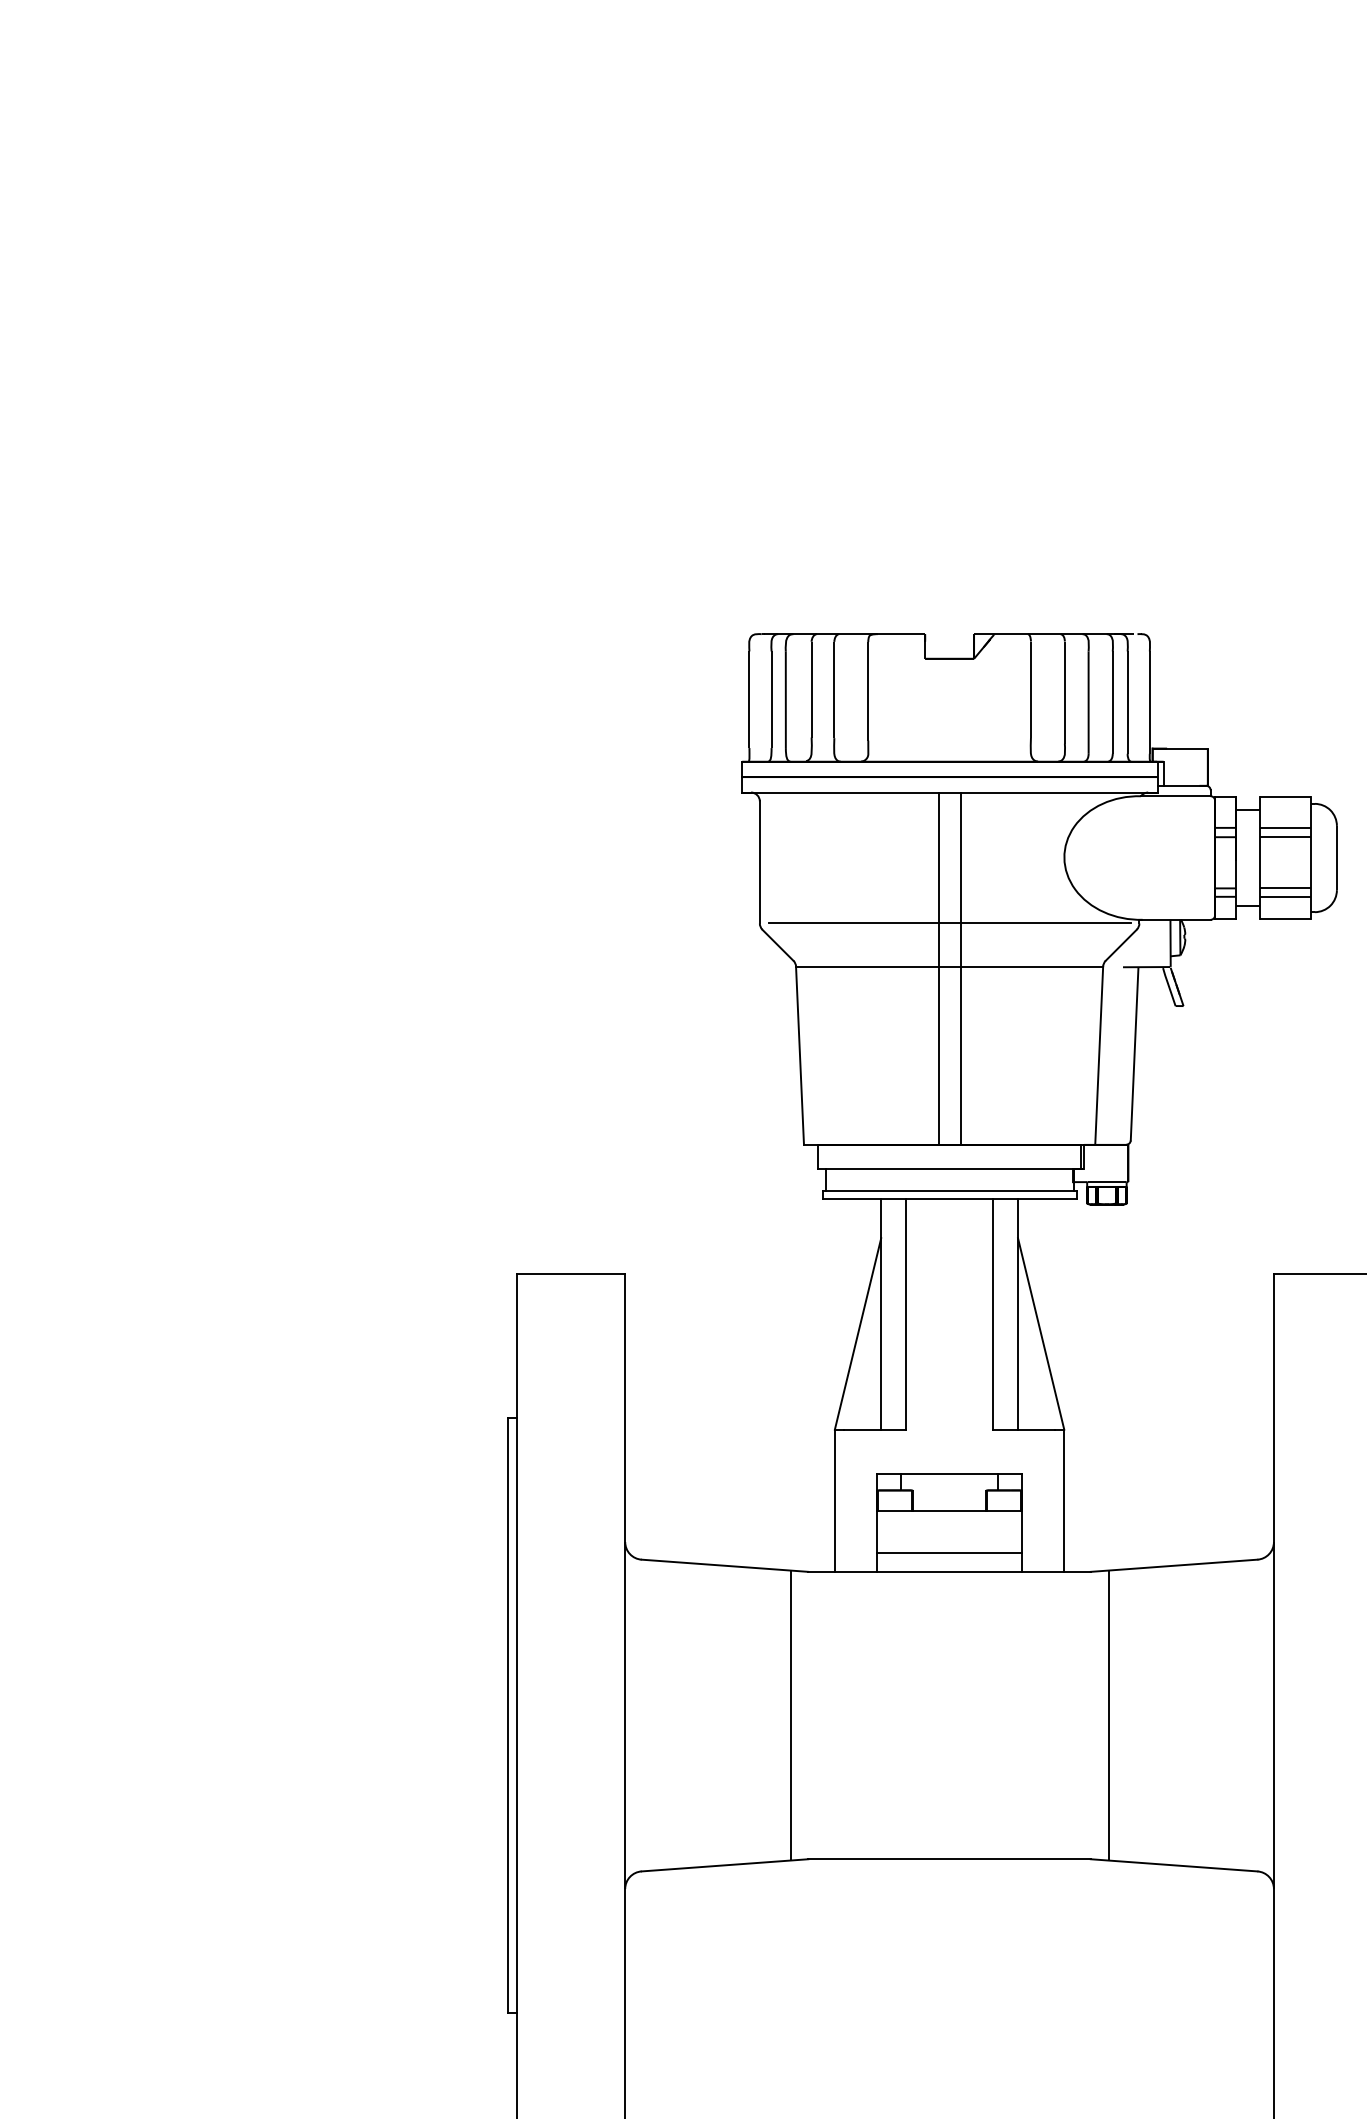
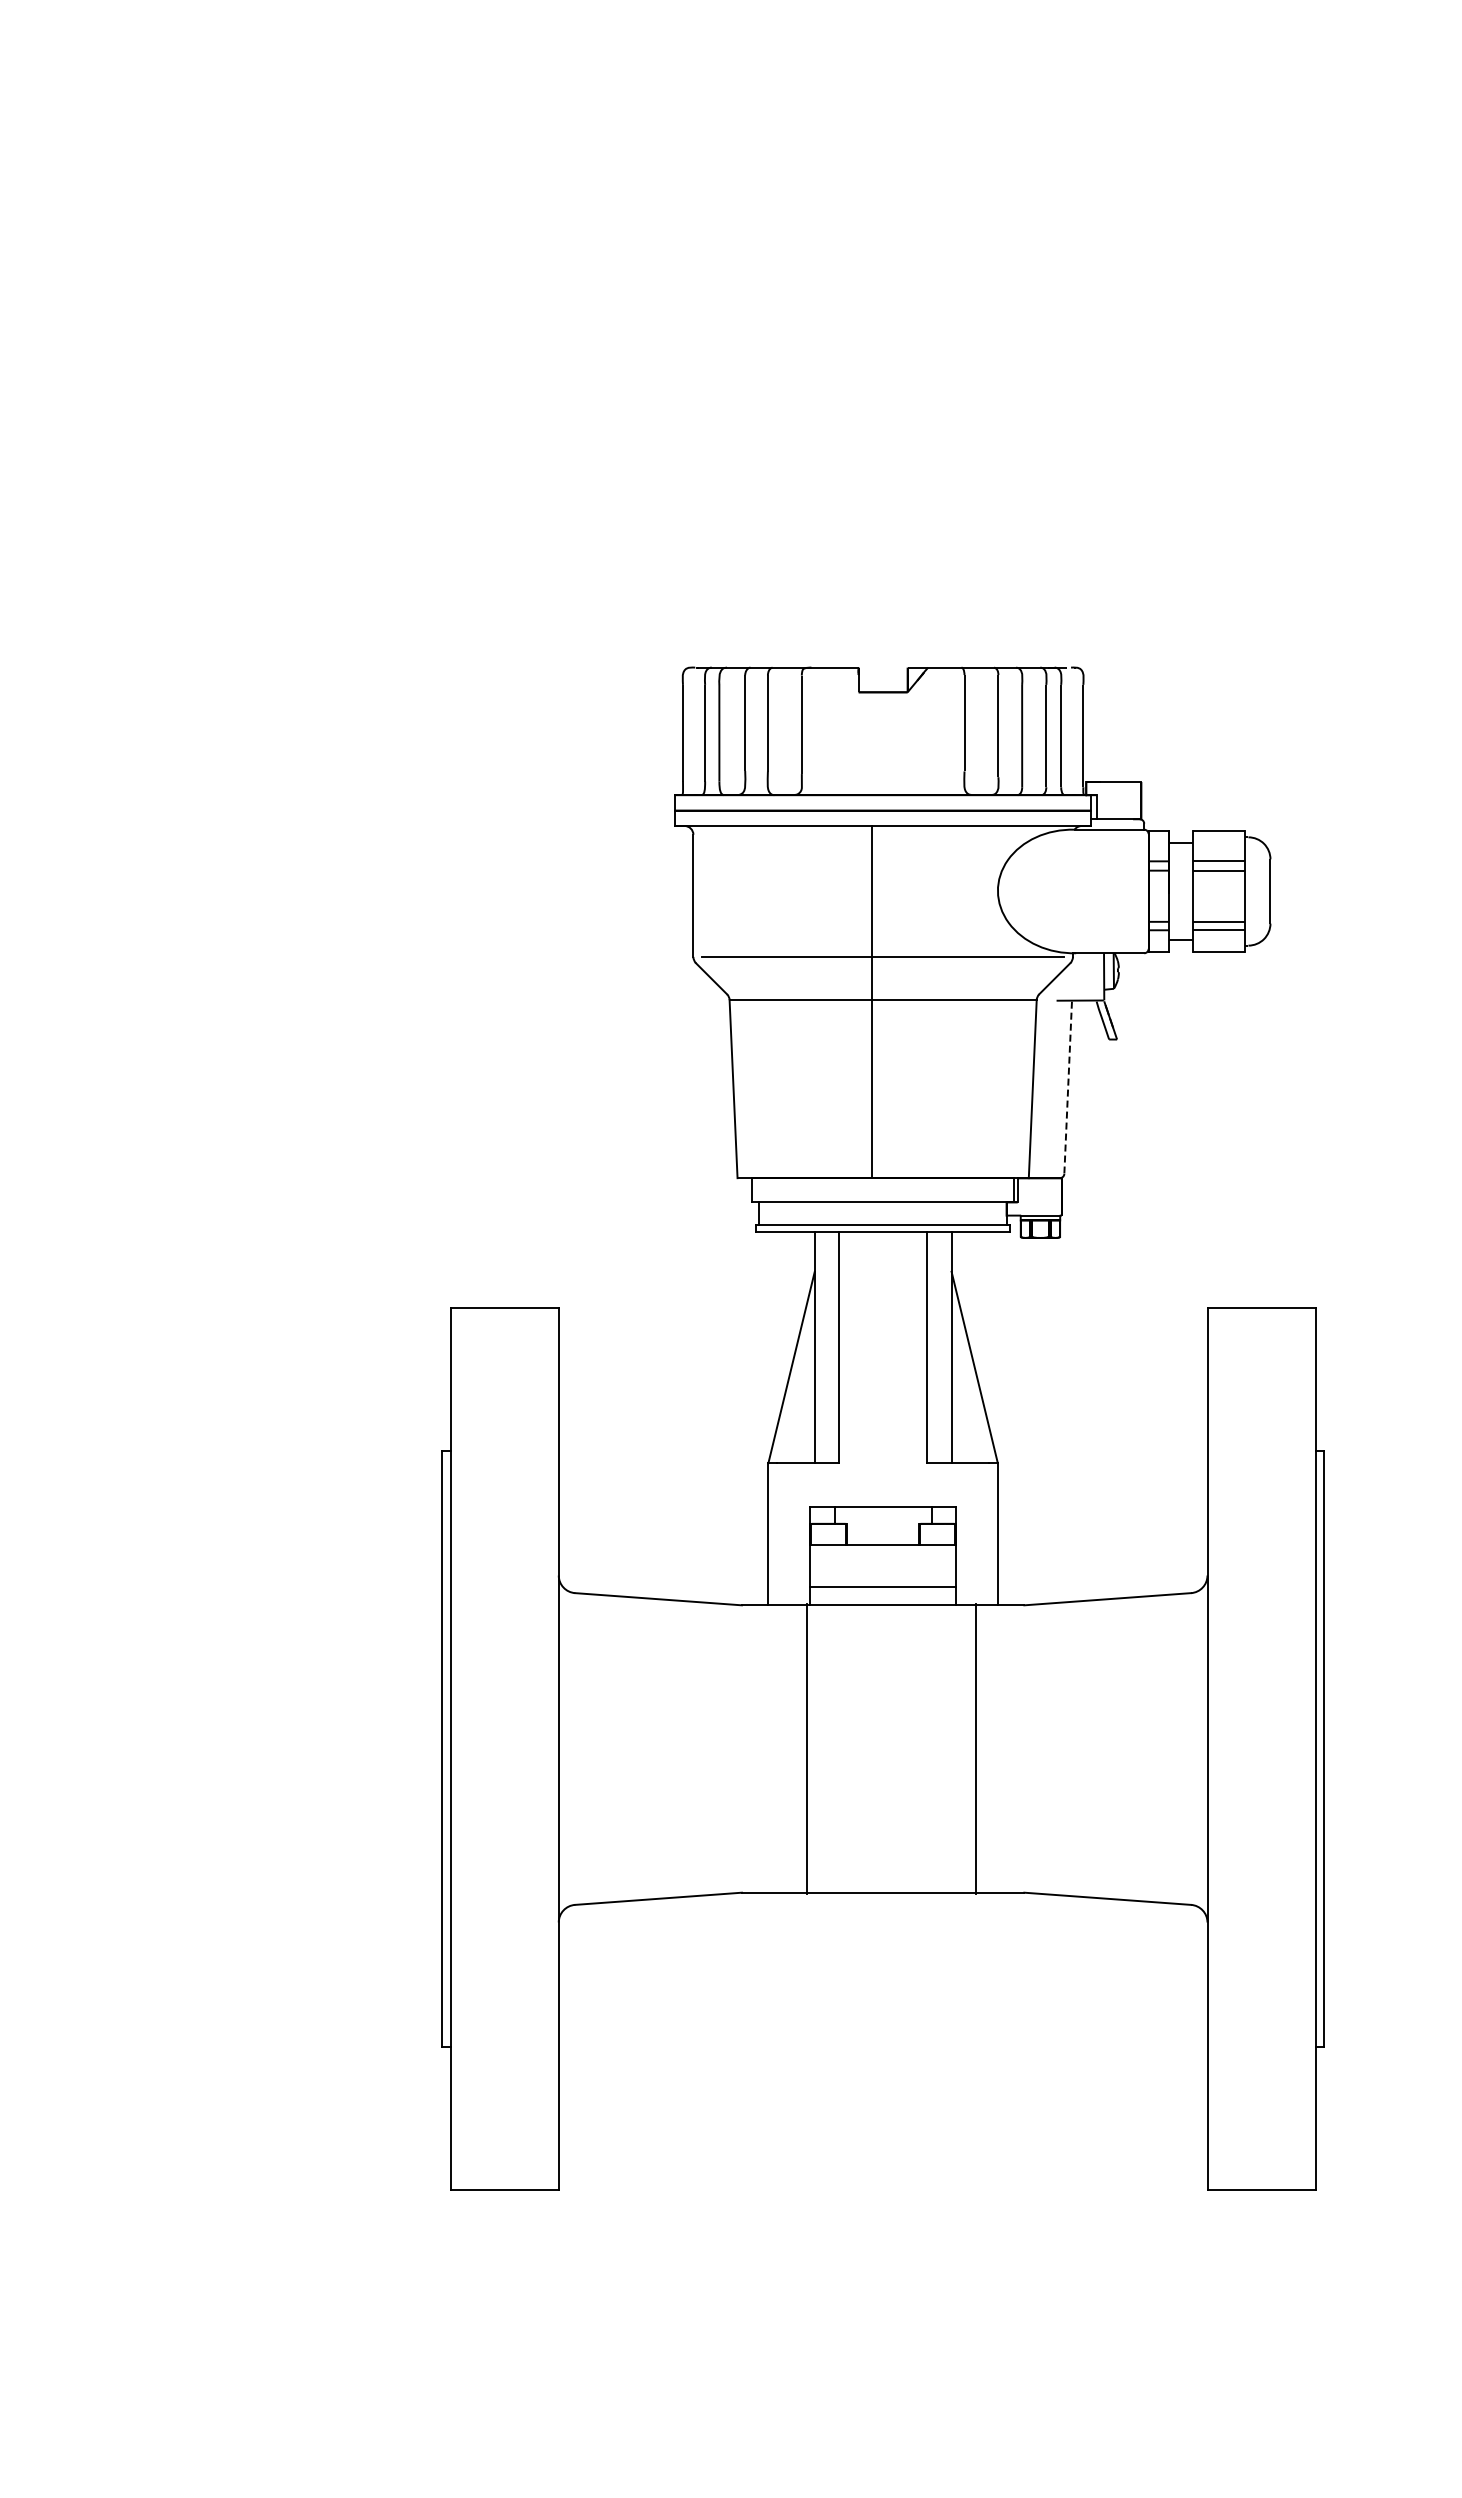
line: (960, 969) -> (894, 1002), removed
line: (1134, 1055) -> (1068, 1088), solid -> dashed
line: (790, 1715) -> (807, 1748), moved
line: (1108, 1715) -> (976, 1748), moved

